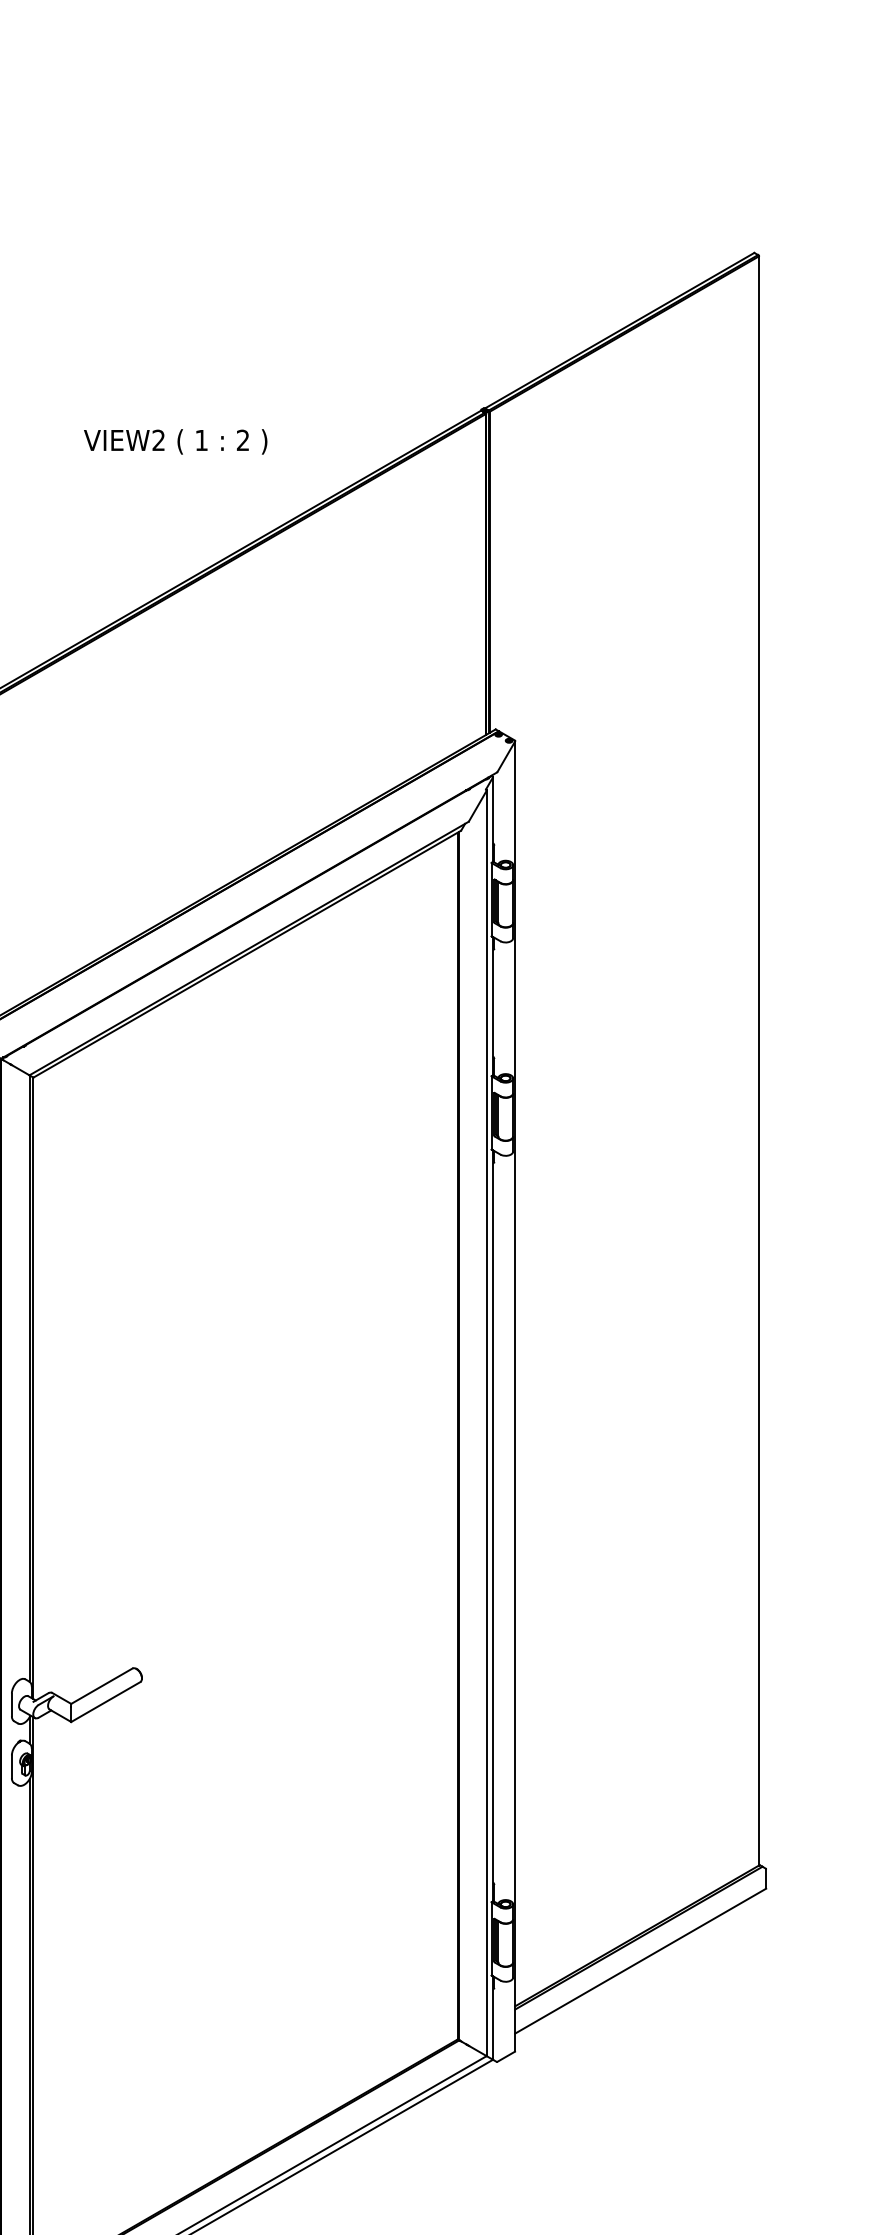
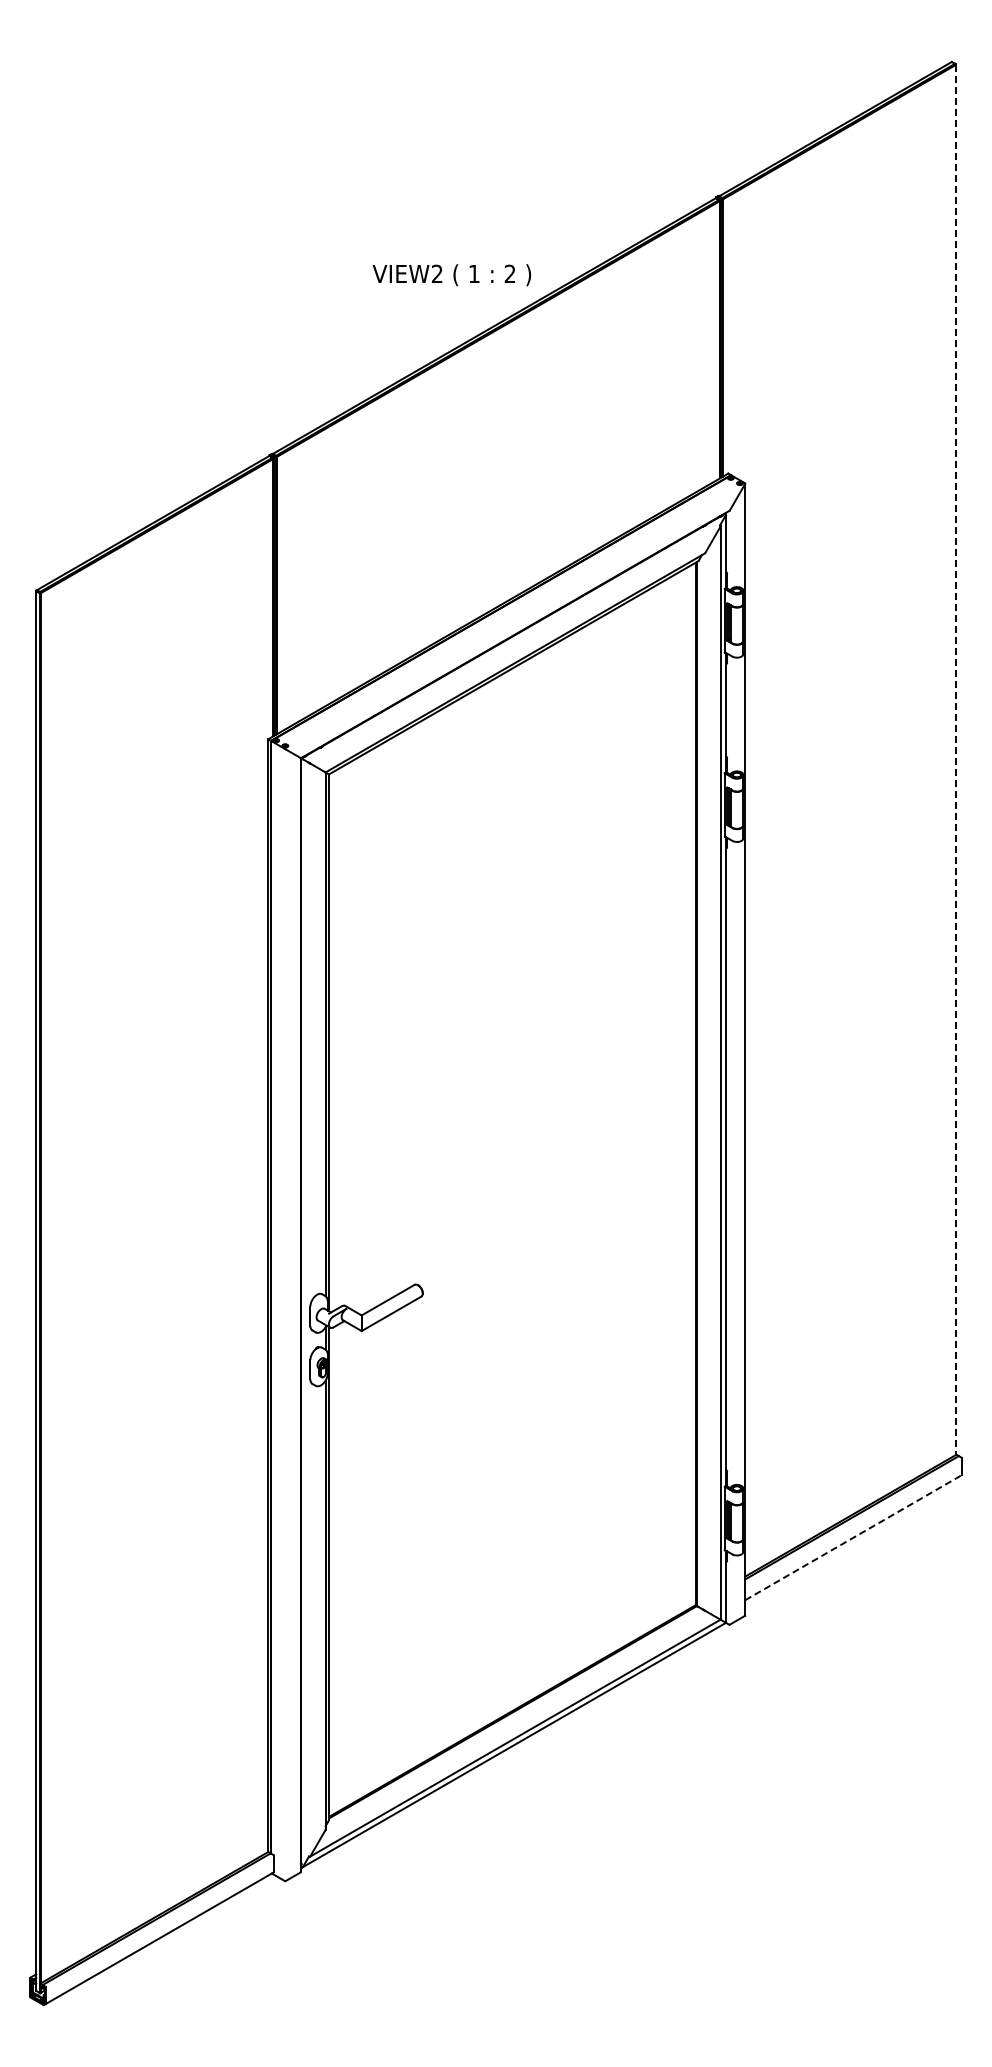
text: (175, 442) -> (451, 275), moved
line: (758, 1061) -> (955, 760), solid -> dashed
line: (640, 1960) -> (853, 1537), solid -> dashed

